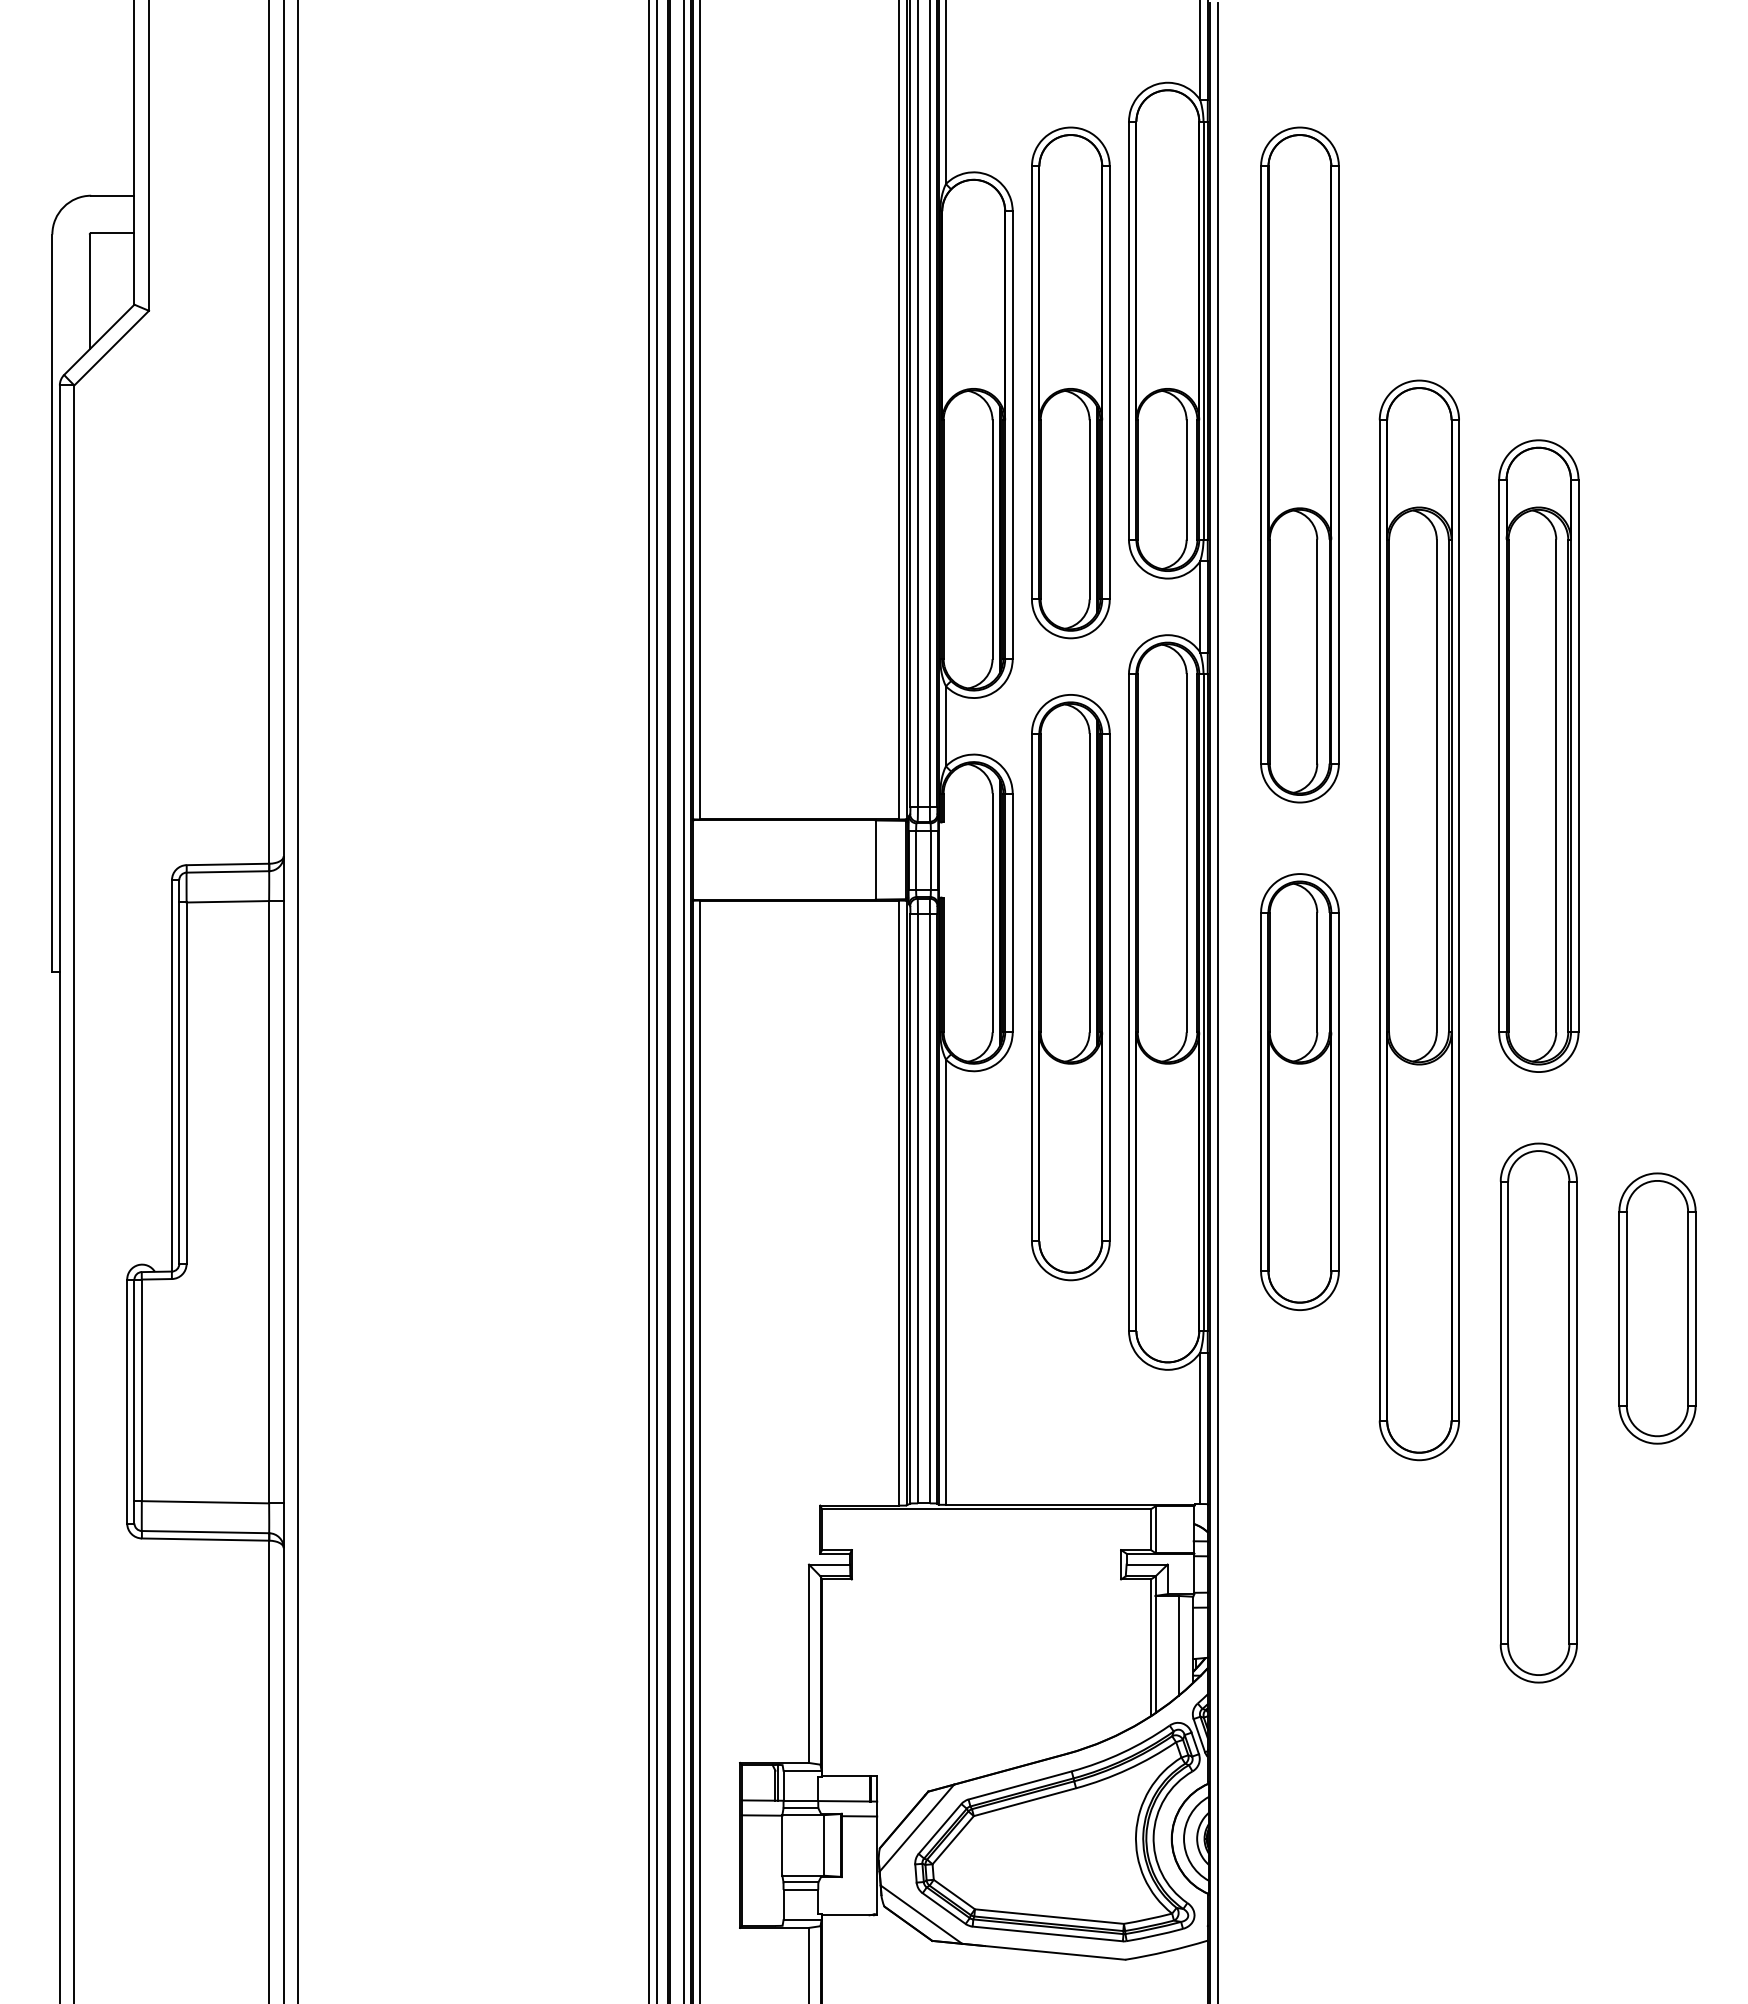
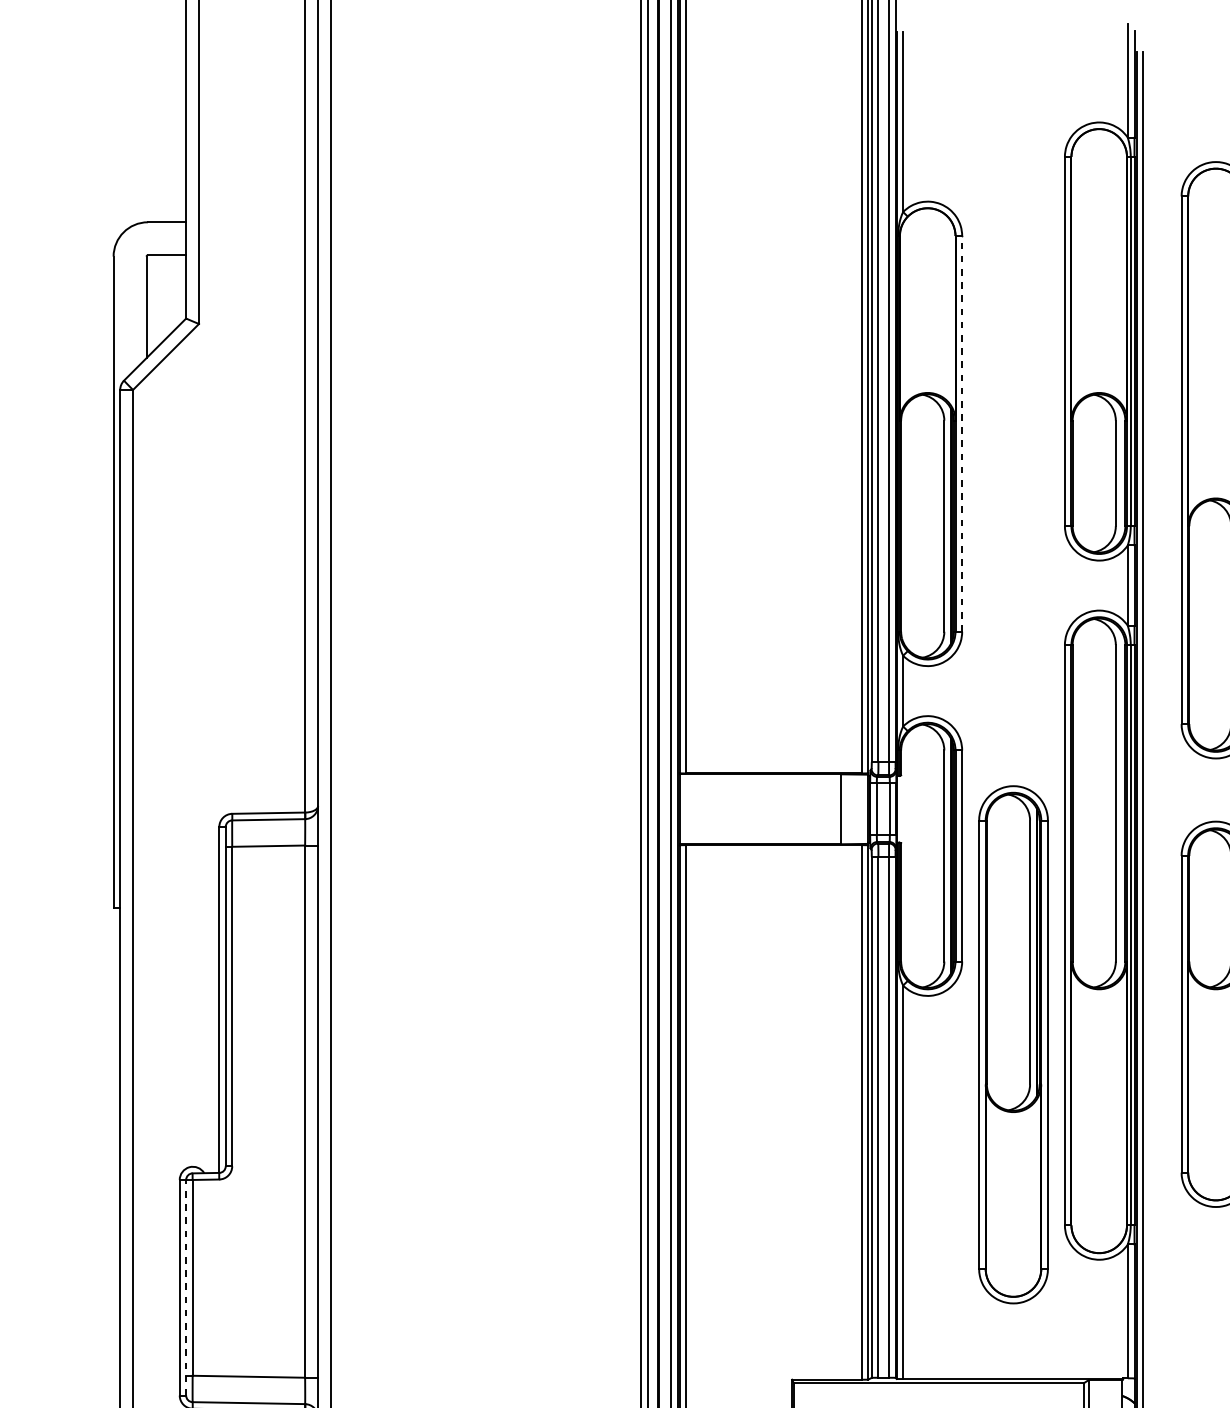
part: (1070, 382) -> (1013, 387), removed
line: (1012, 435) -> (961, 434), solid -> dashed
part: (1070, 987) -> (1013, 1044), moved
line: (134, 1401) -> (186, 1287), solid -> dashed

